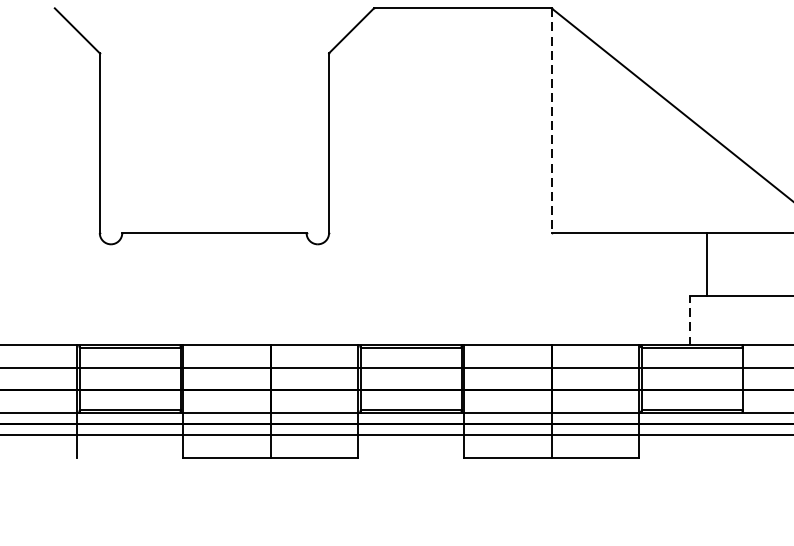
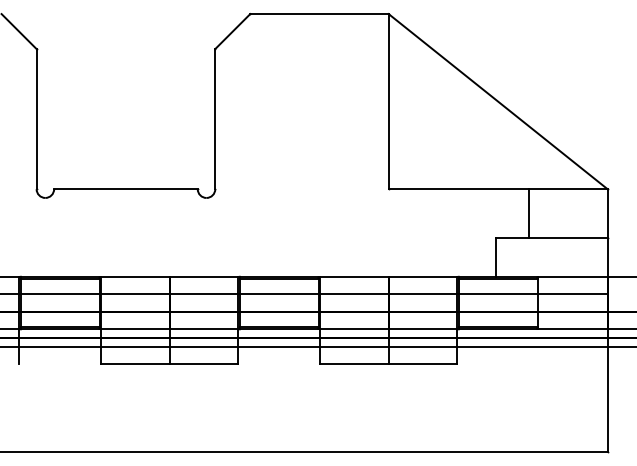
line: (551, 120) -> (388, 101), dashed -> solid
line: (706, 264) -> (528, 213), moved
line: (689, 320) -> (496, 257), dashed -> solid

